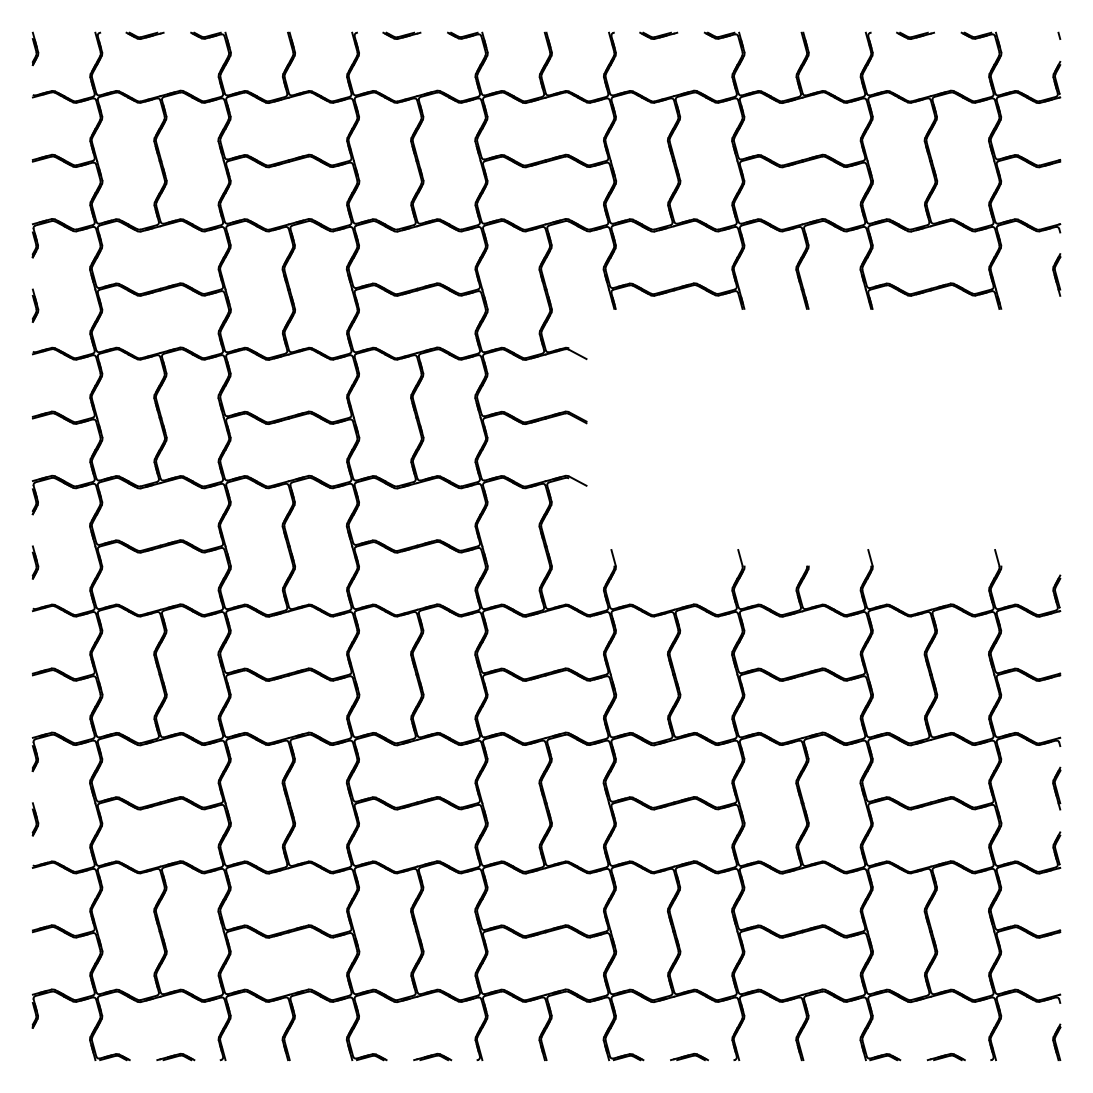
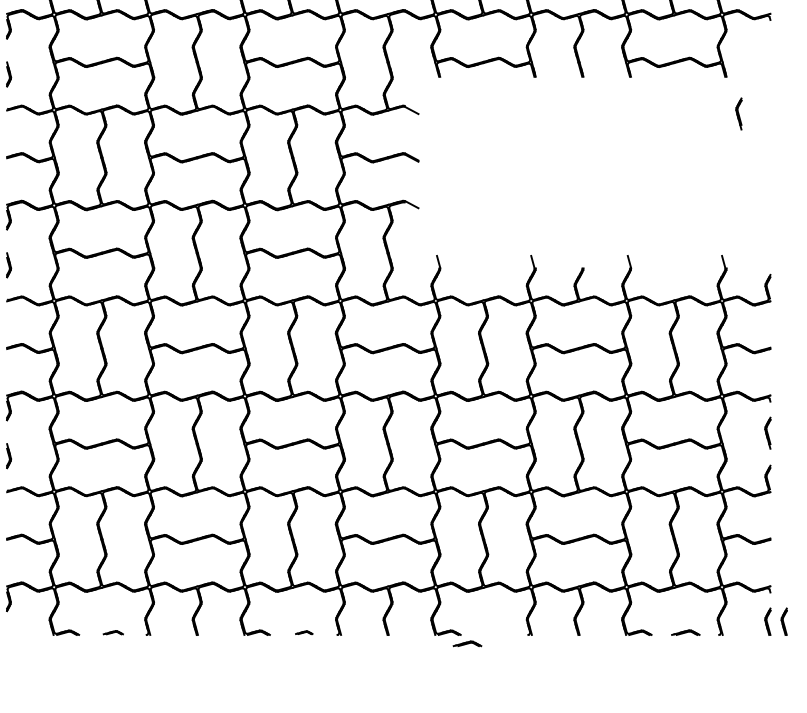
part: (1056, 274) -> (738, 113), moved
part: (1078, 1041) -> (784, 621), added
part: (175, 1056) -> (113, 632), size x0.7
part: (432, 1056) -> (304, 632), size x0.6
part: (689, 1056) -> (467, 643), moved

